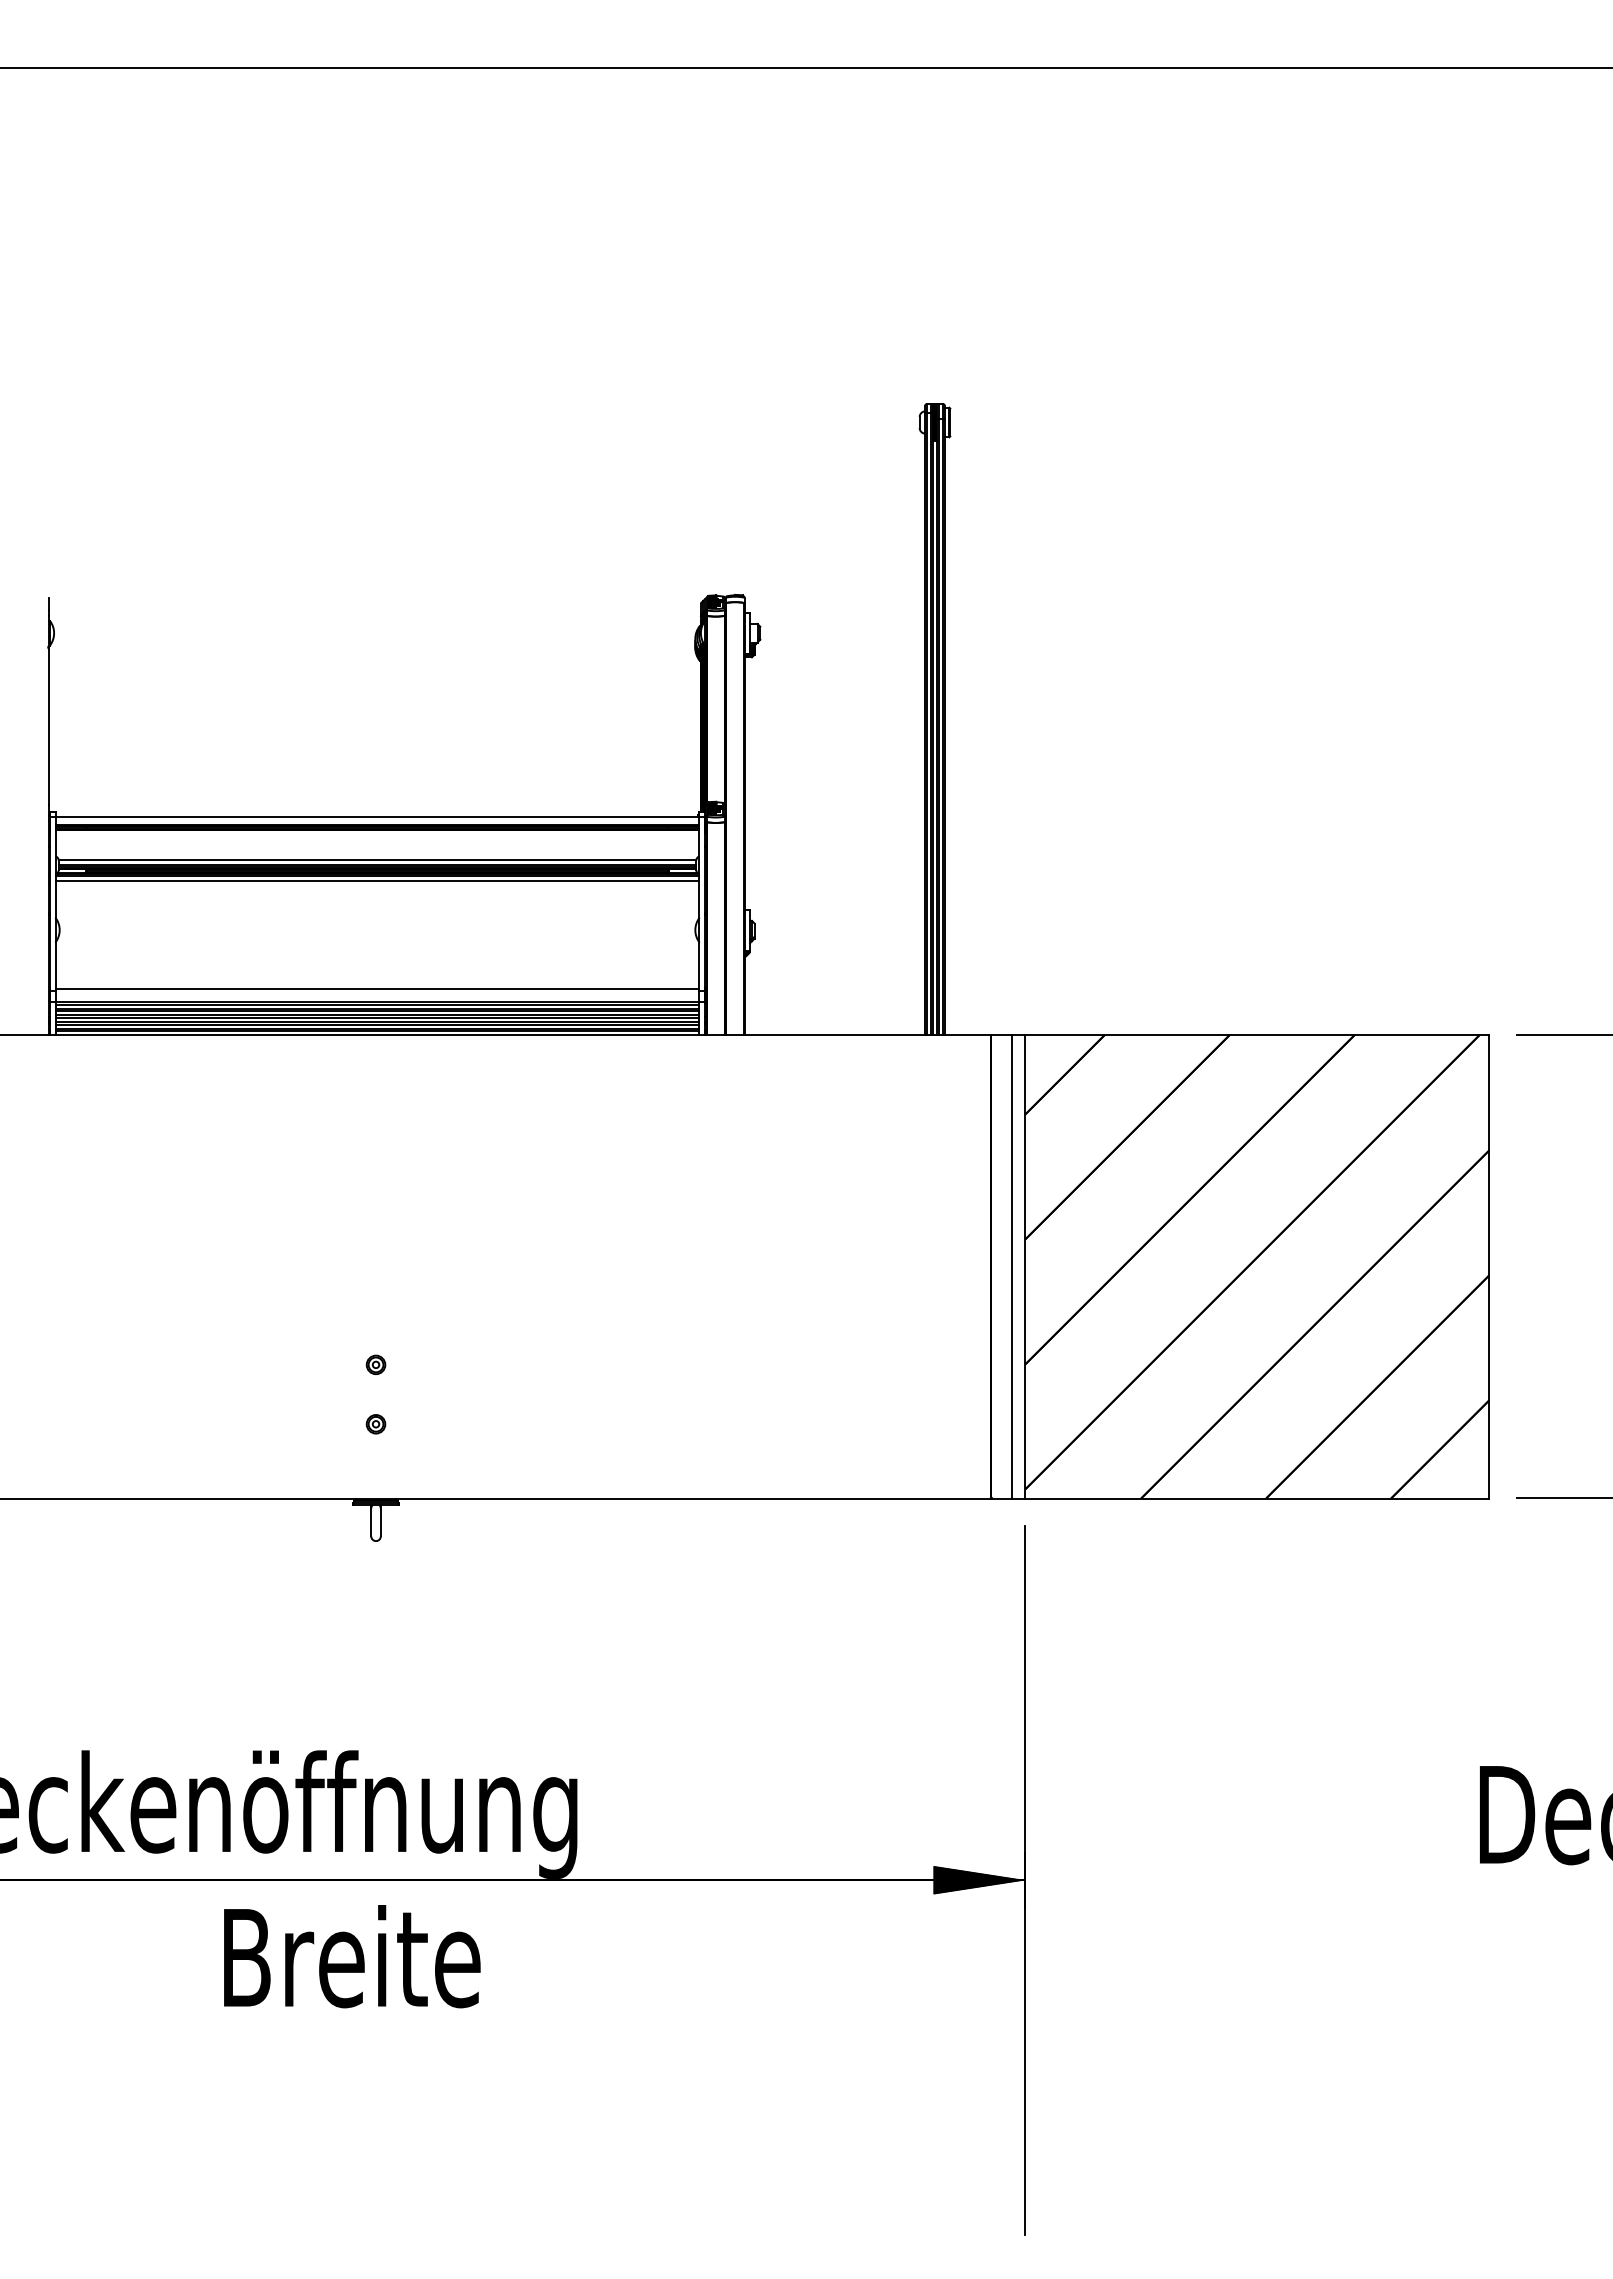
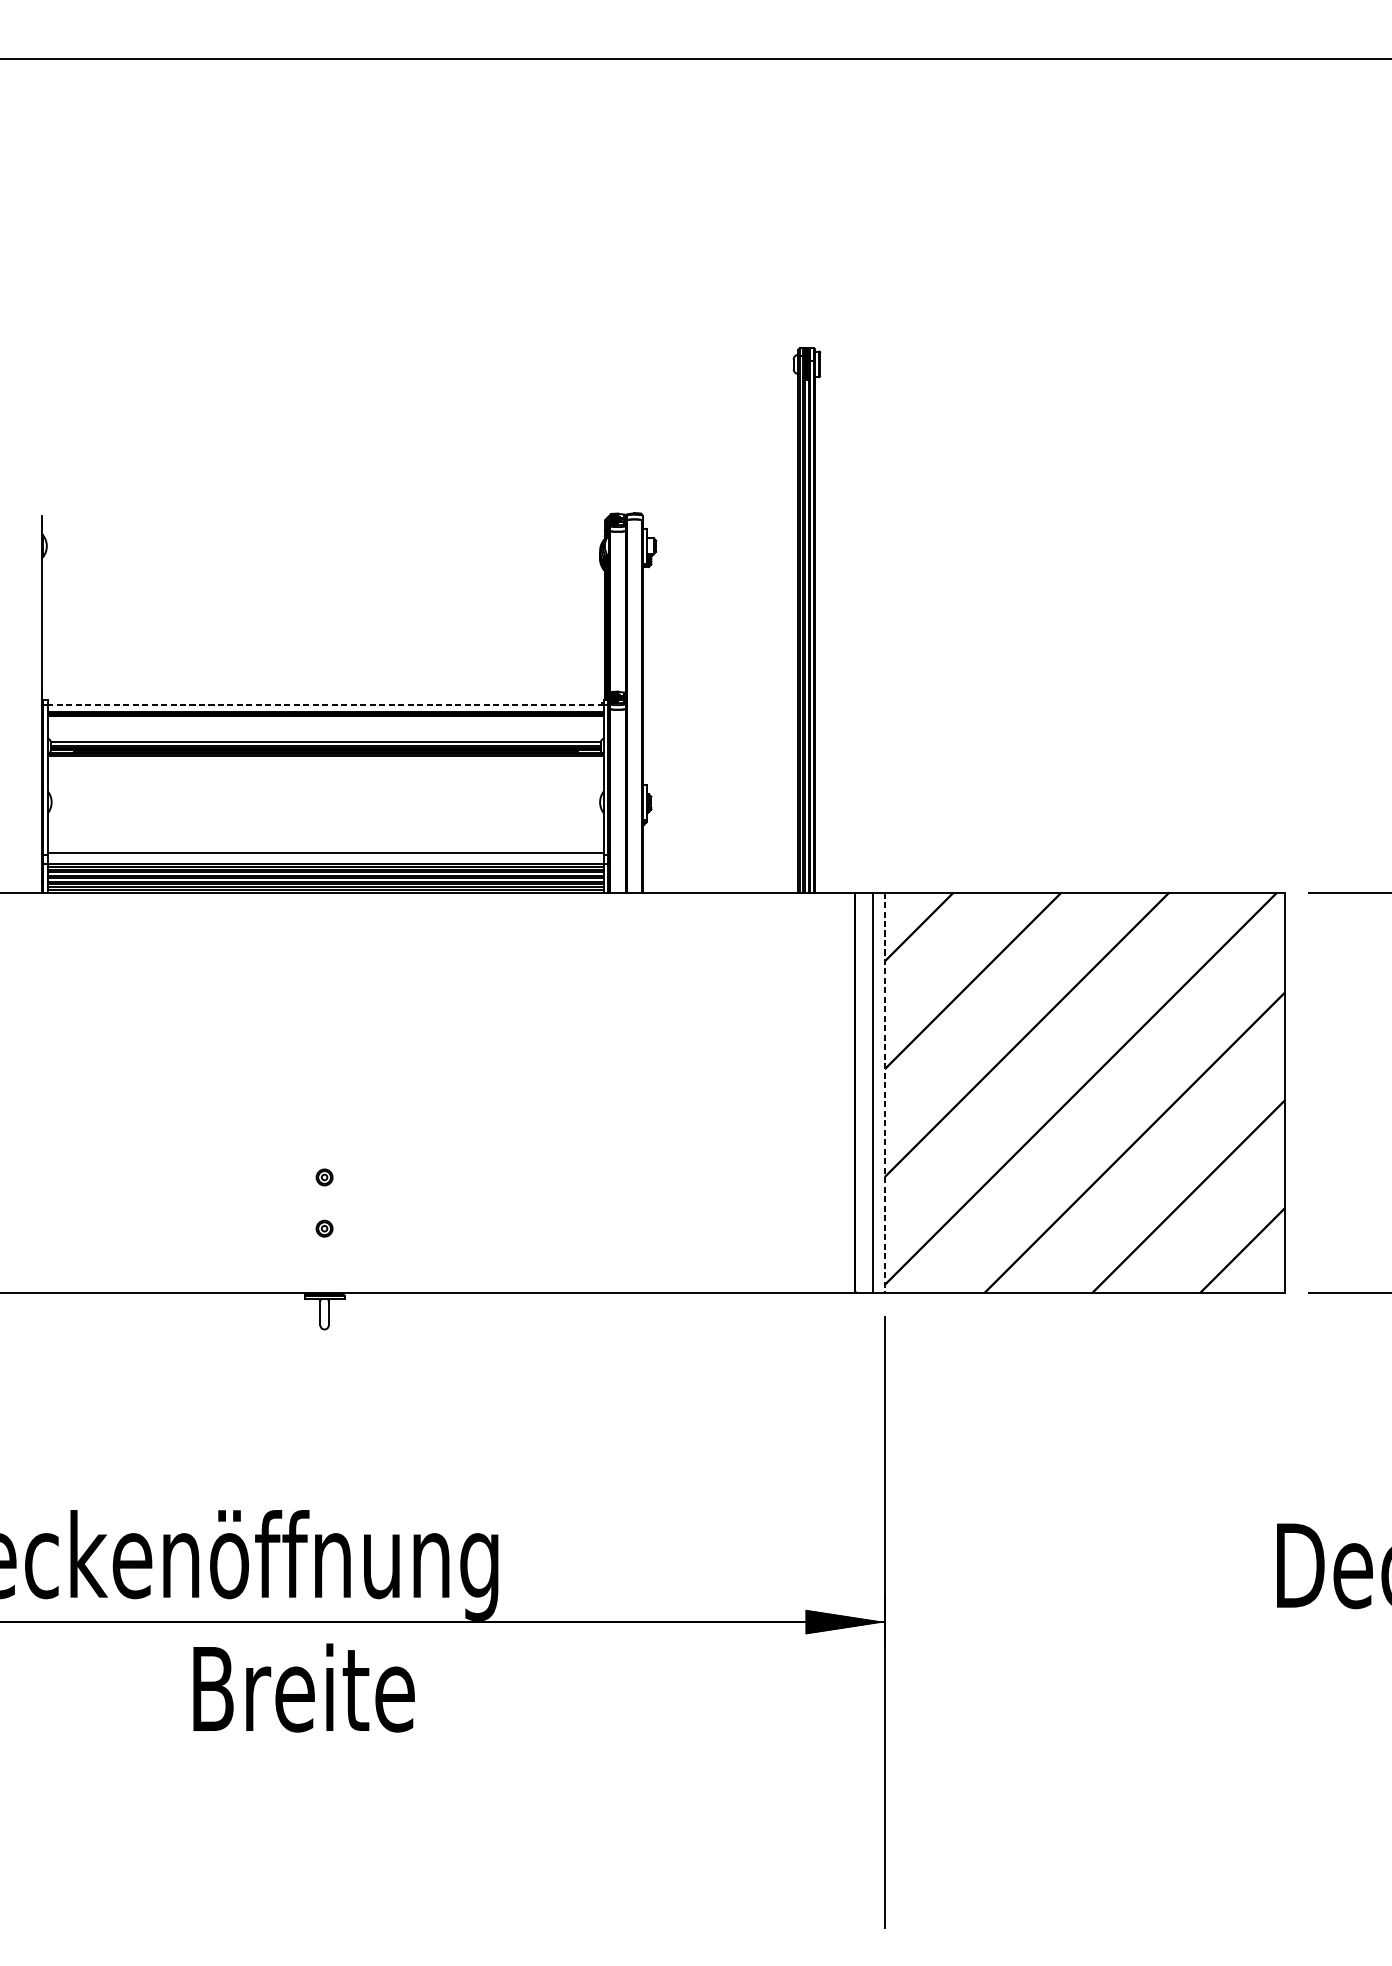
line: (377, 817) -> (325, 705), solid -> dashed
line: (377, 881) -> (325, 760), removed
line: (1025, 1266) -> (884, 1092), solid -> dashed

